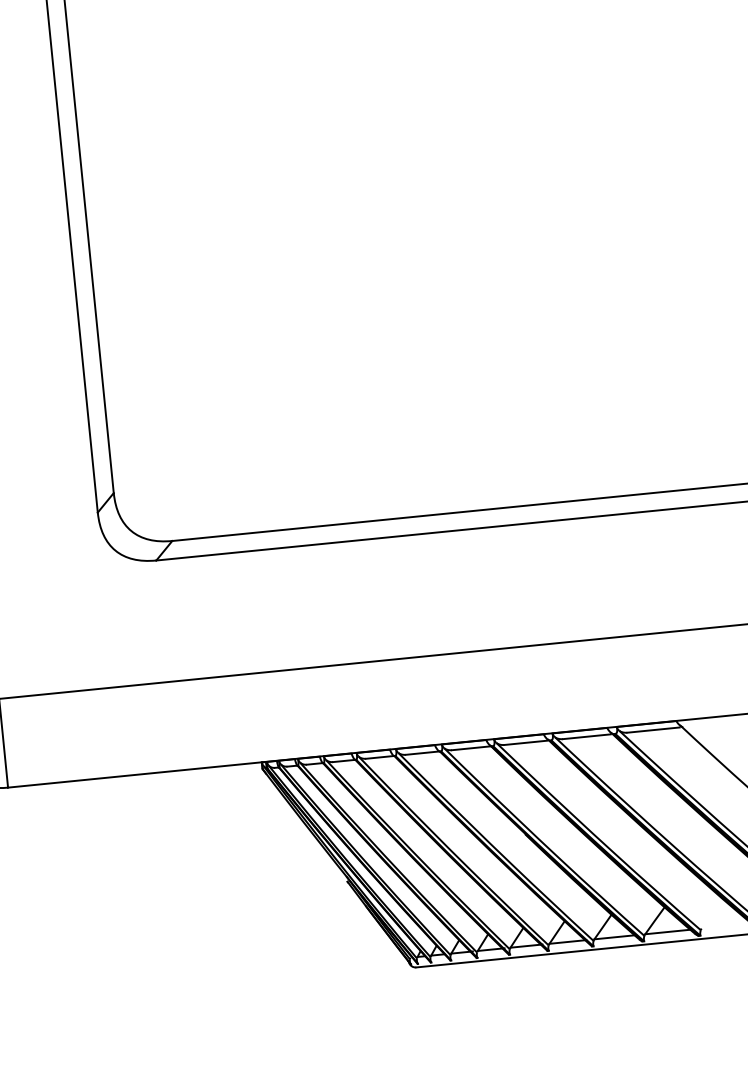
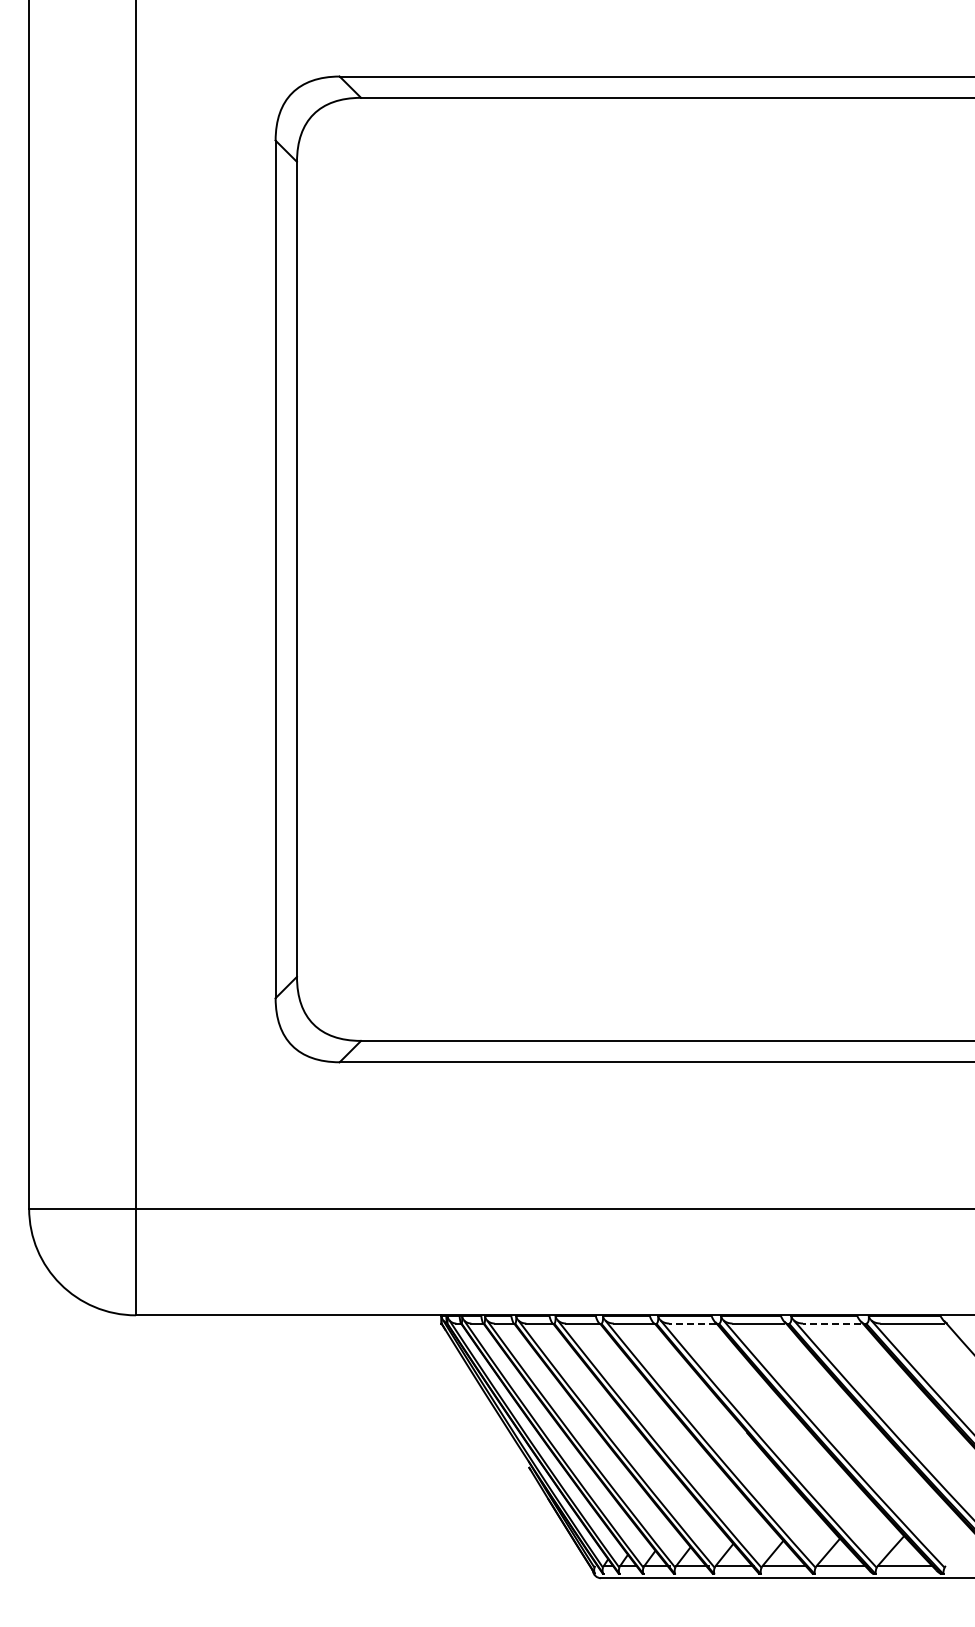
line: (586, 736) -> (831, 1323), solid -> dashed
line: (471, 748) -> (692, 1323), solid -> dashed

